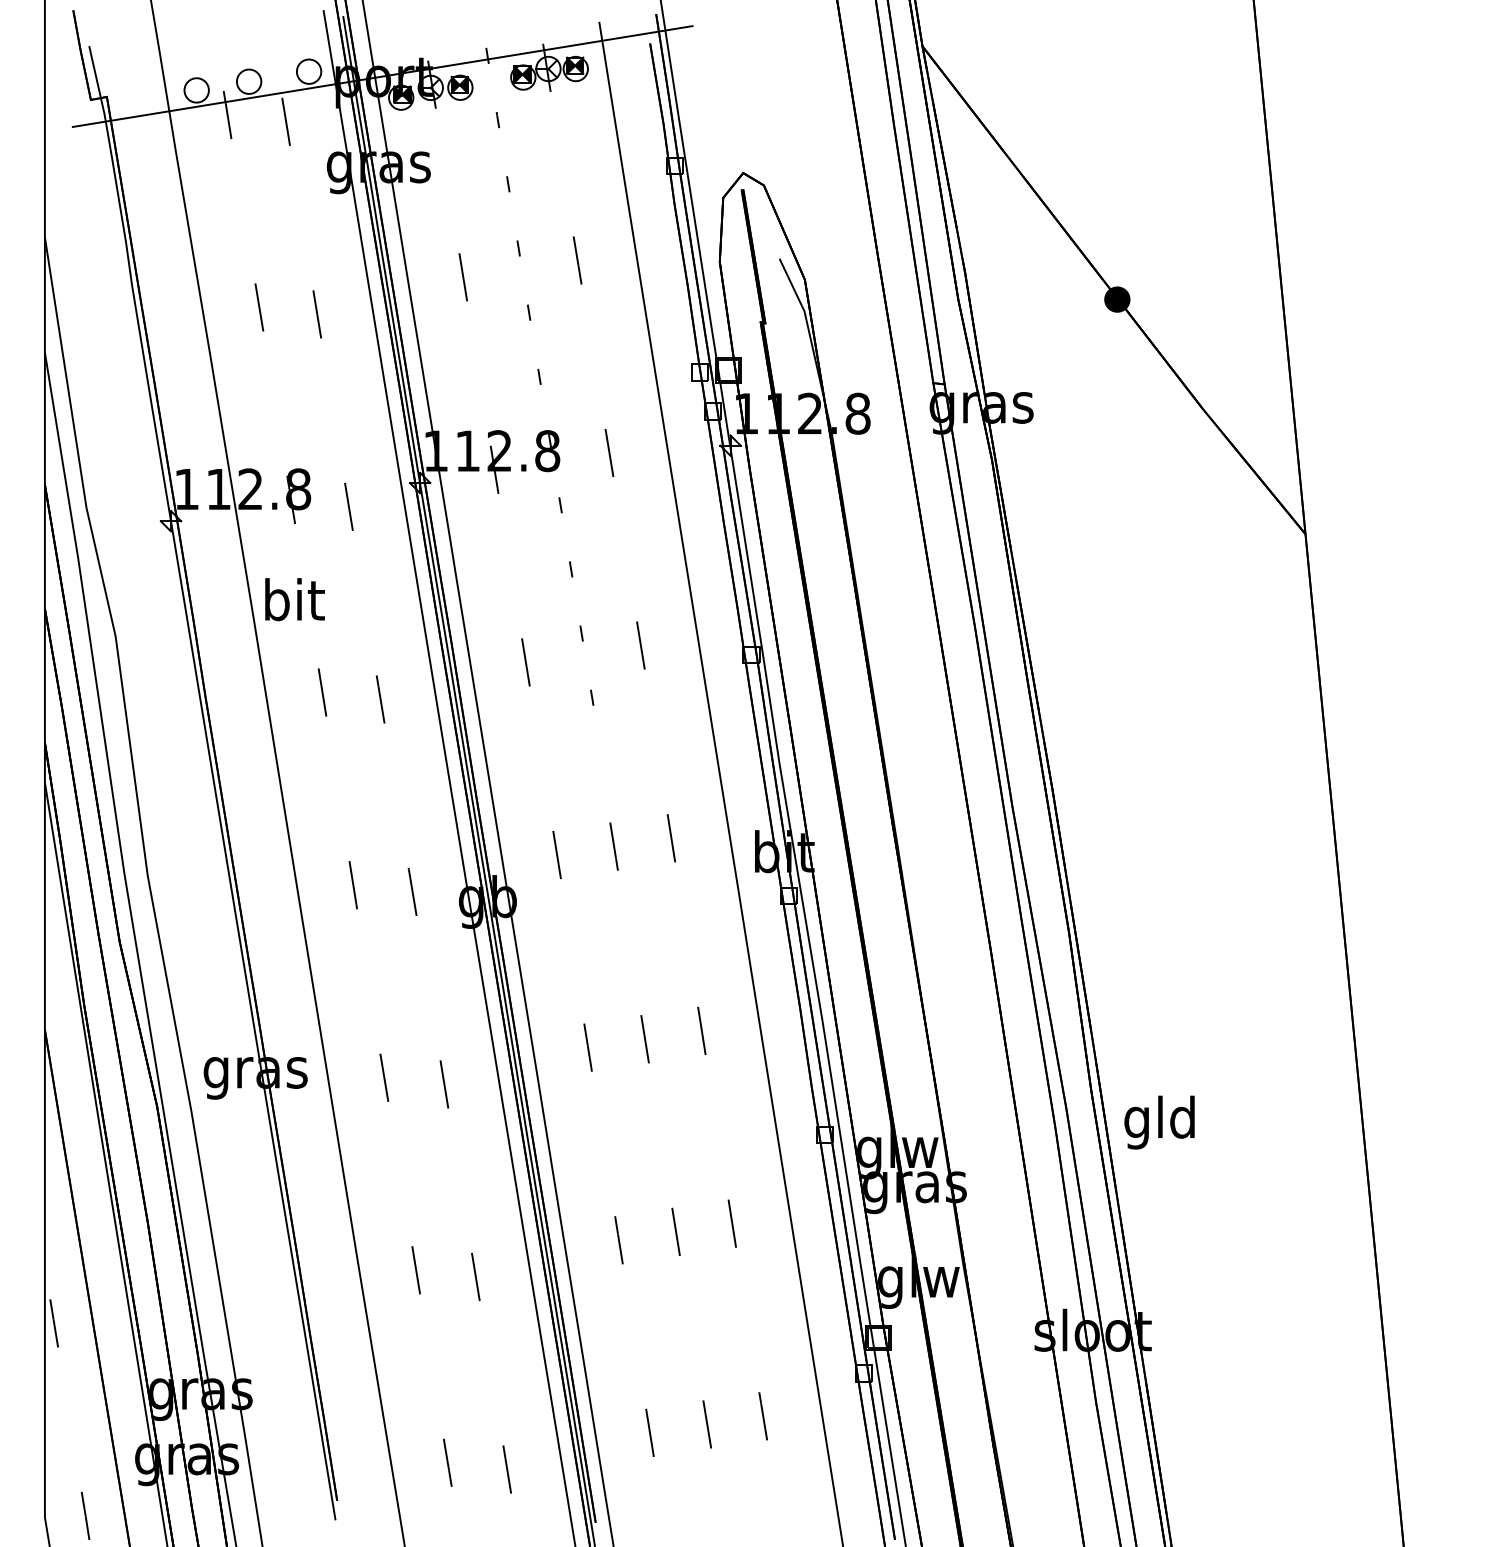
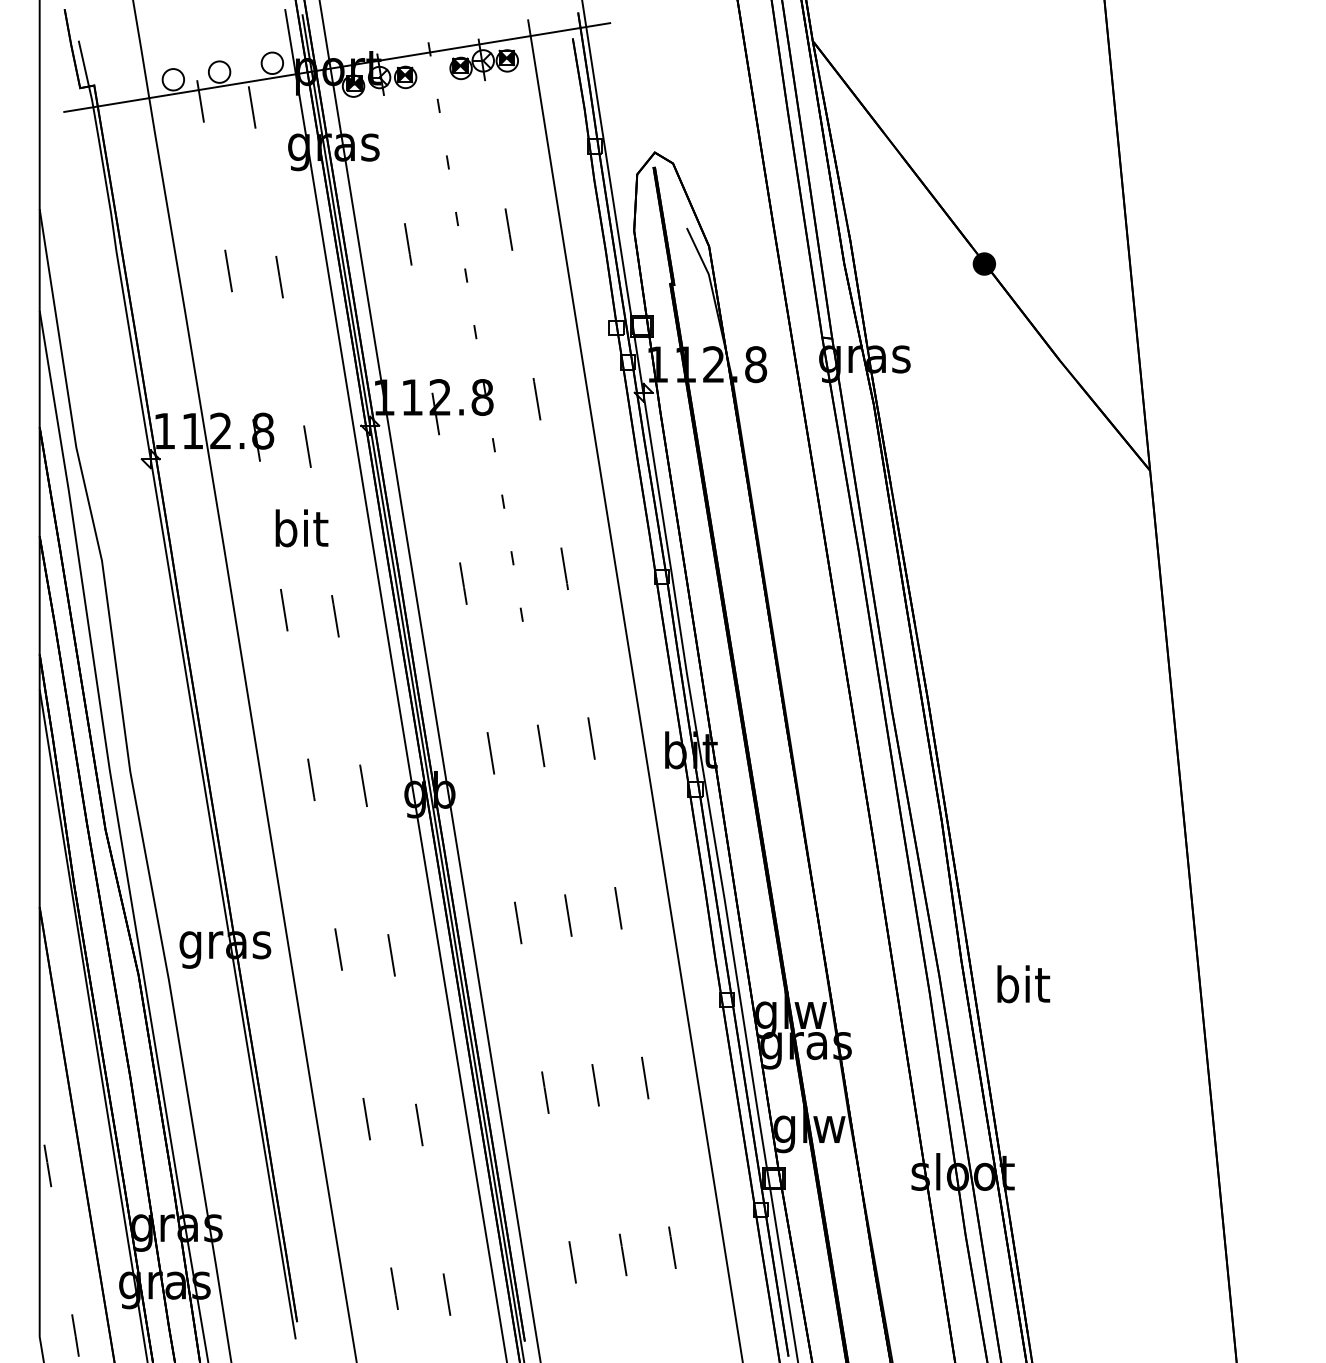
text: (294, 599) -> (301, 528), moved
text: (1159, 1122) -> (1021, 988), gld -> bit

